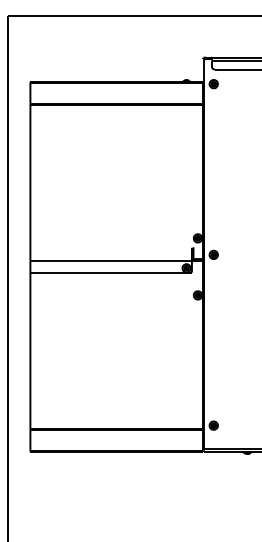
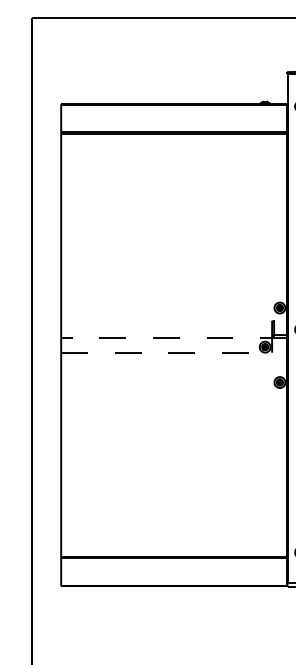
line: (116, 261) -> (173, 338), solid -> dashed
line: (111, 272) -> (167, 352), solid -> dashed

